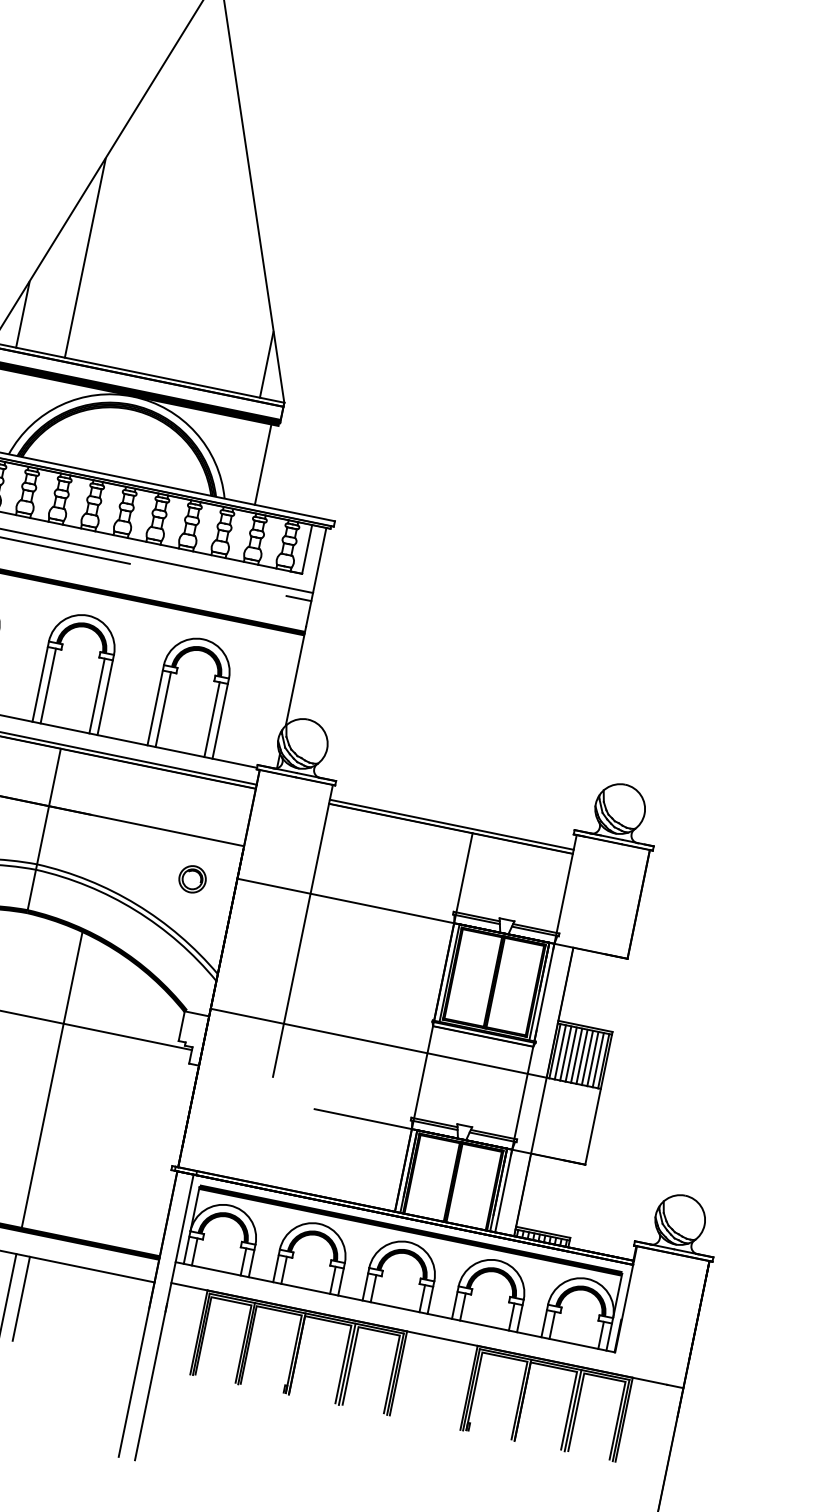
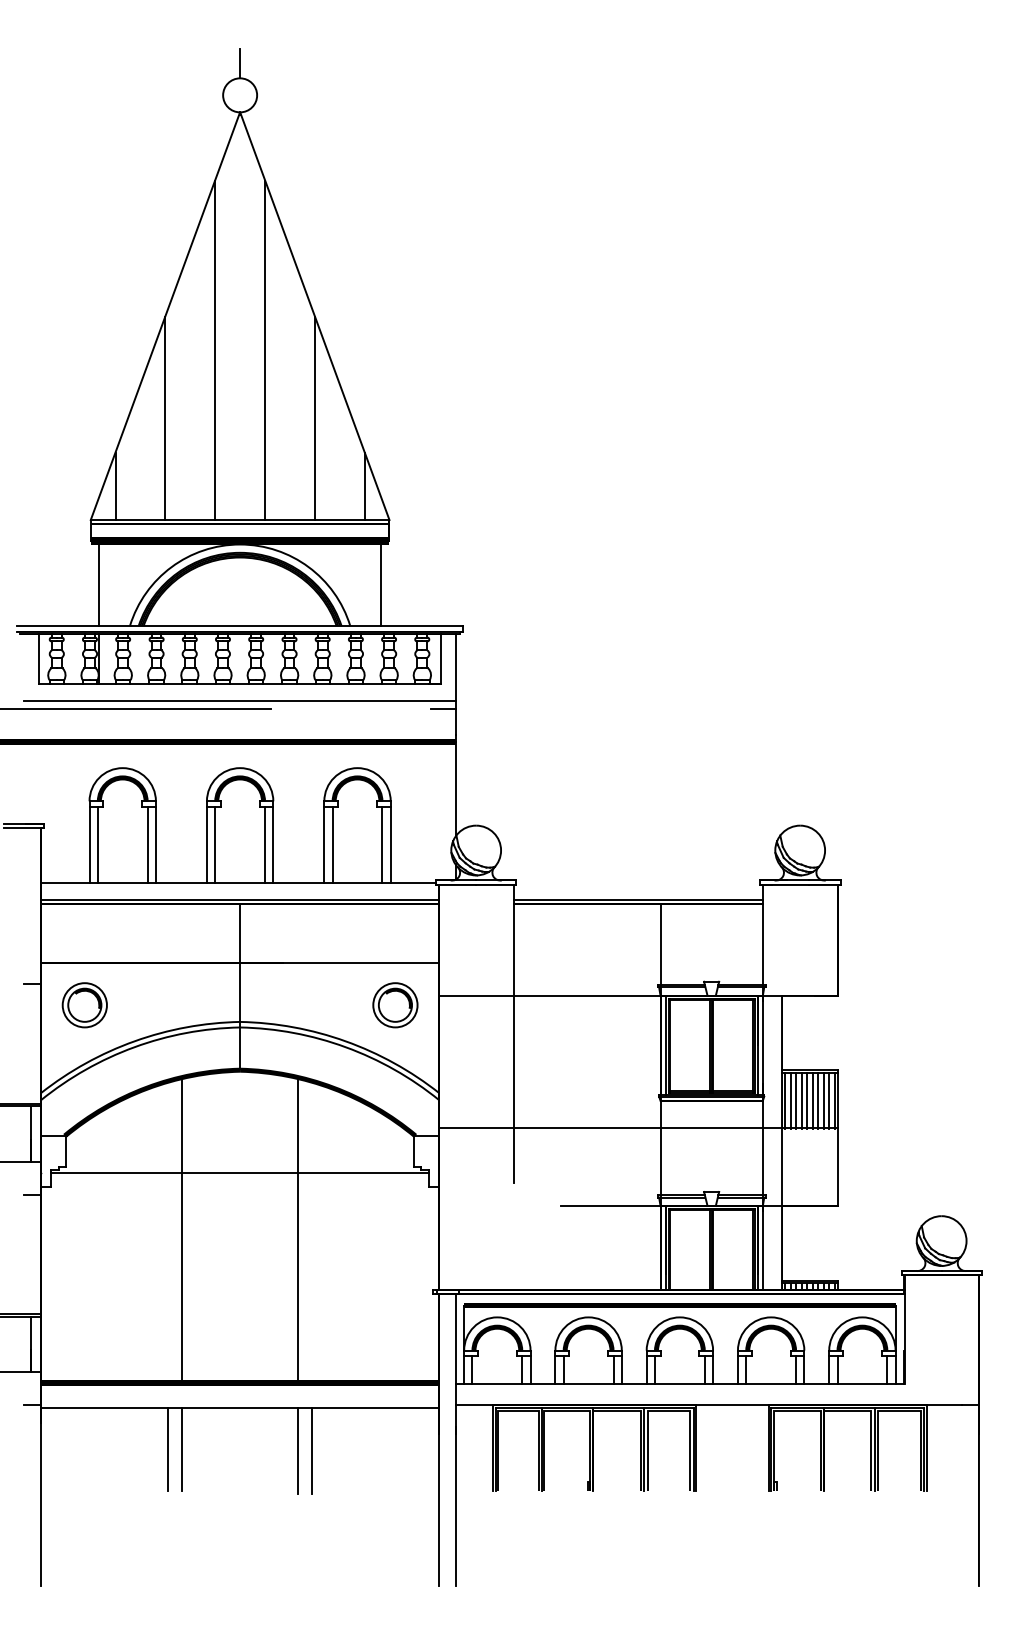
line: (147, 201) -> (215, 350), added
line: (196, 211) -> (265, 350), added
line: (231, 288) -> (314, 418), added
part: (192, 879) -> (395, 1005), size x1.67

